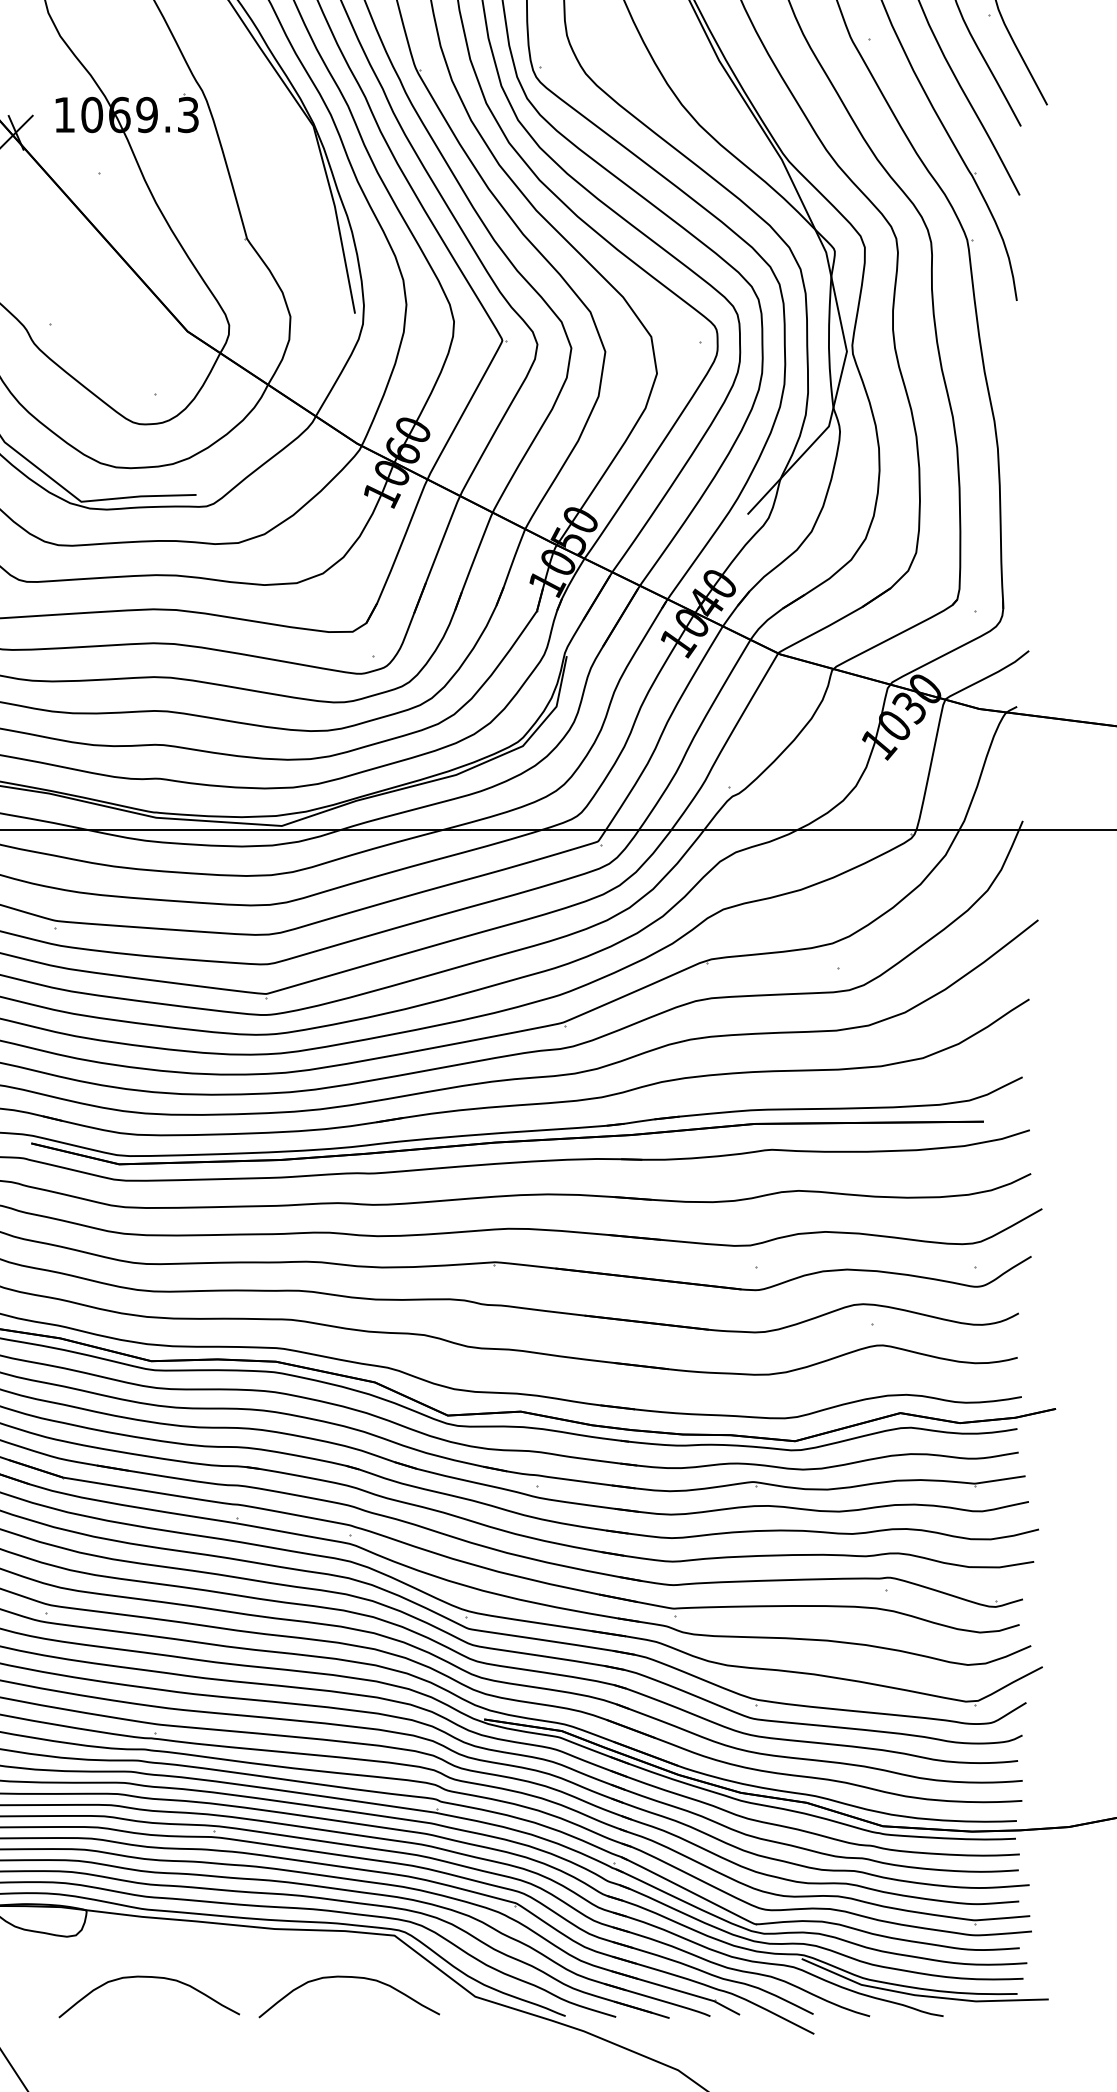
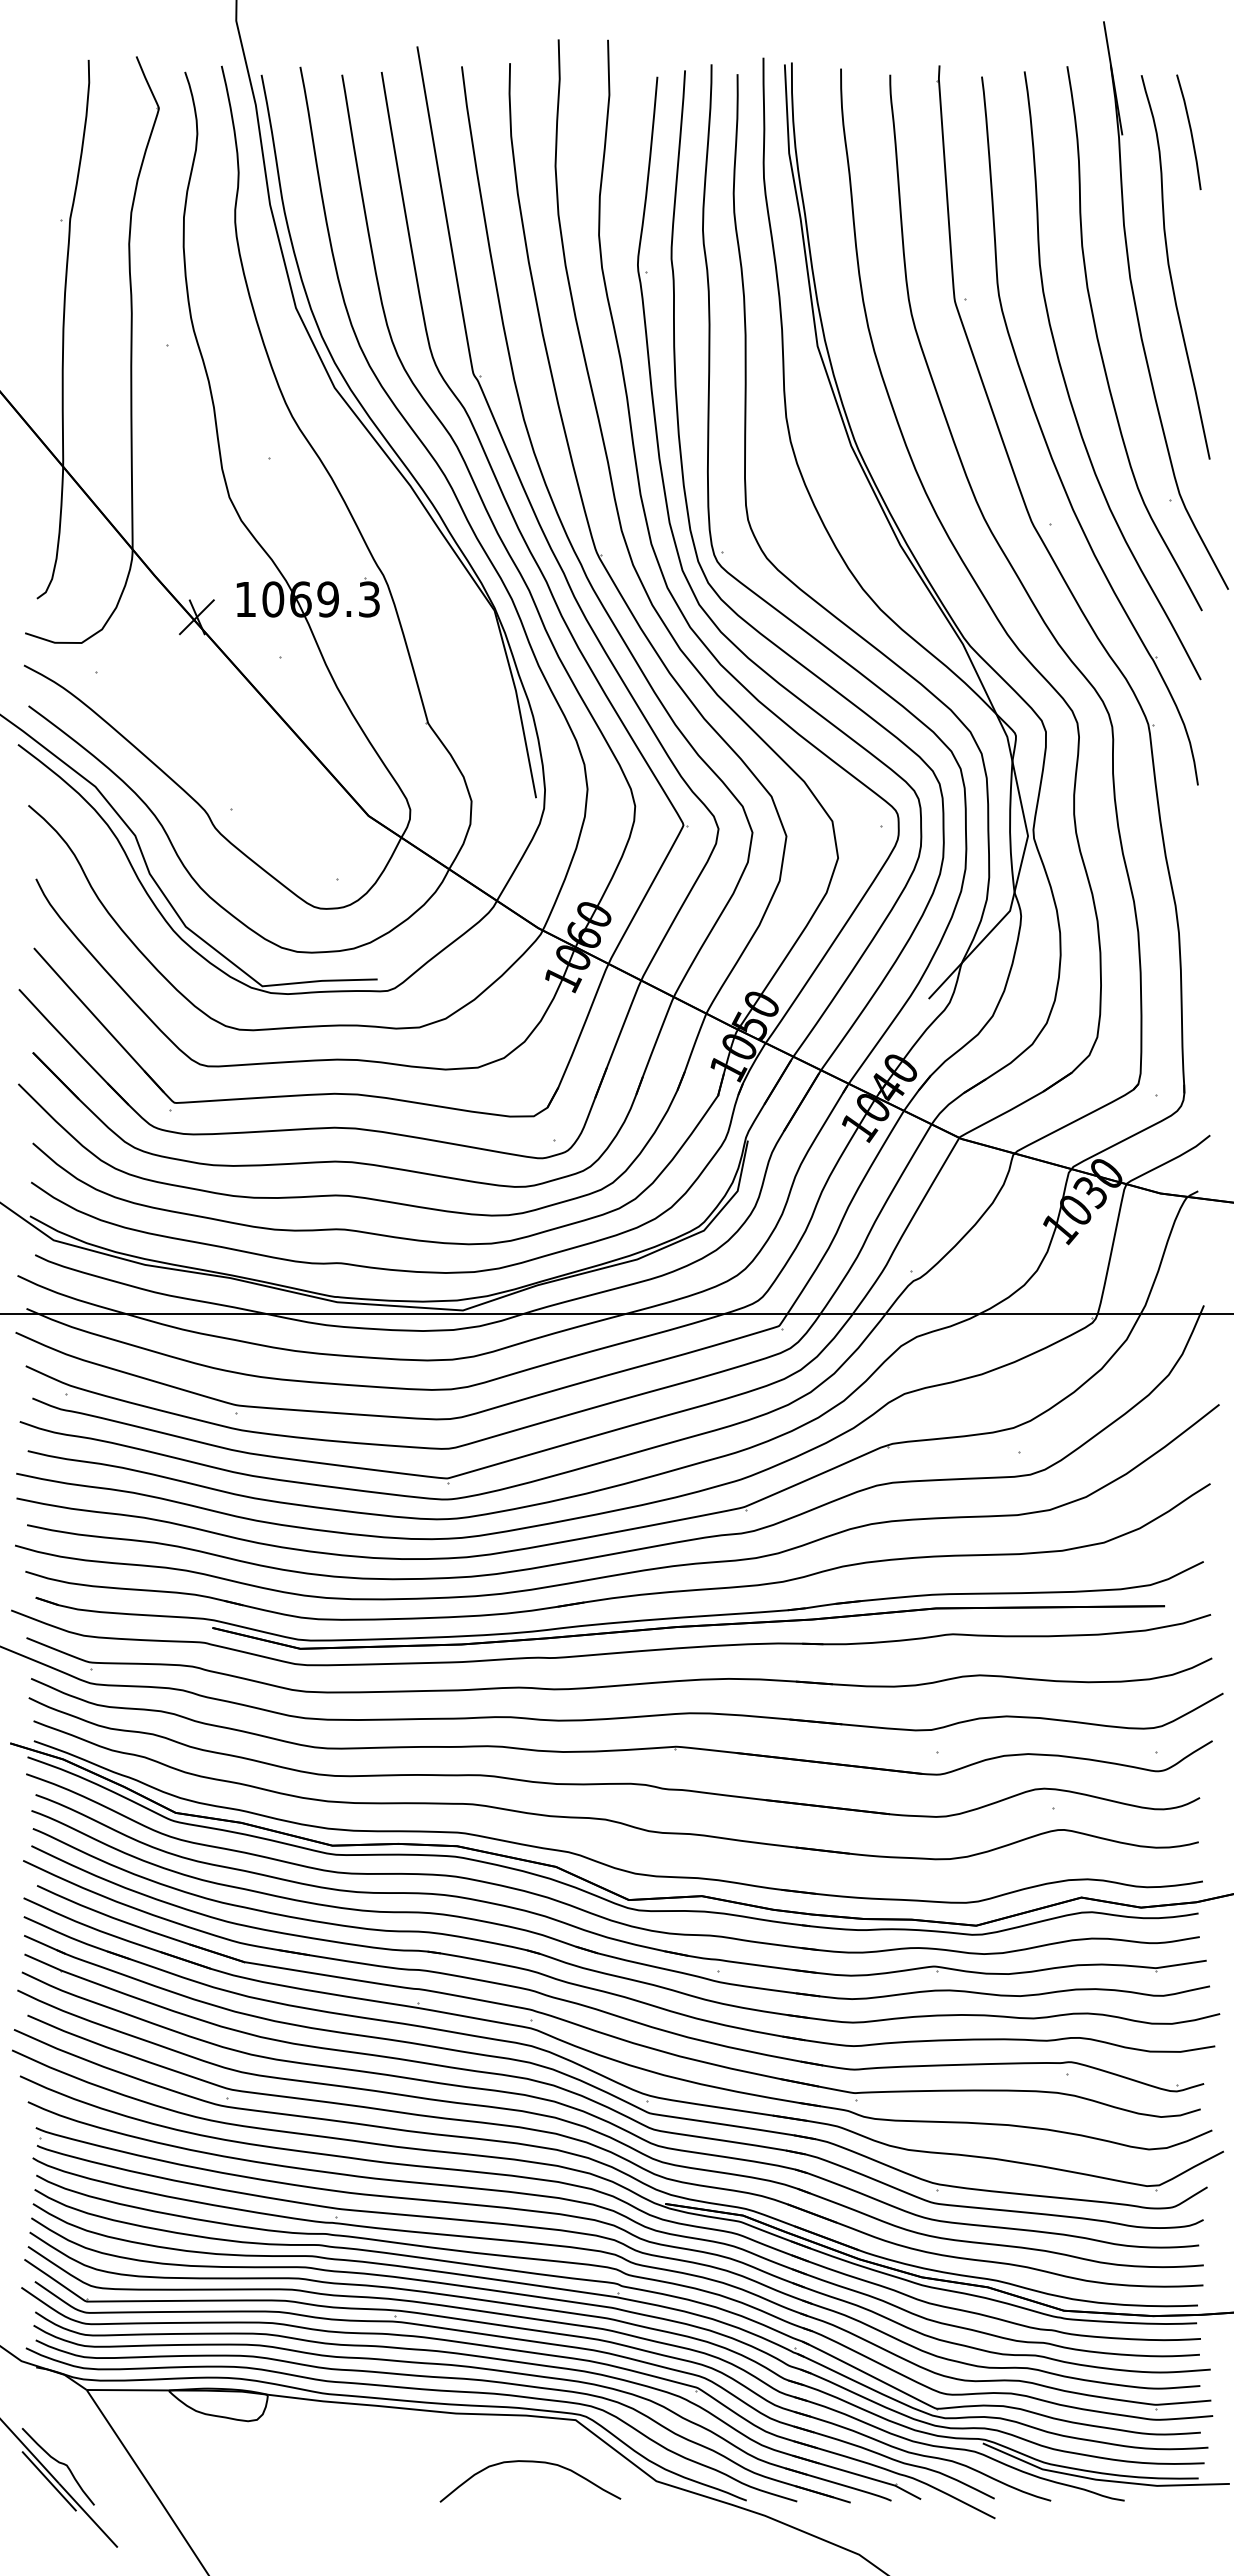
curve: (149, 1978) -> (330, 2462), removed

